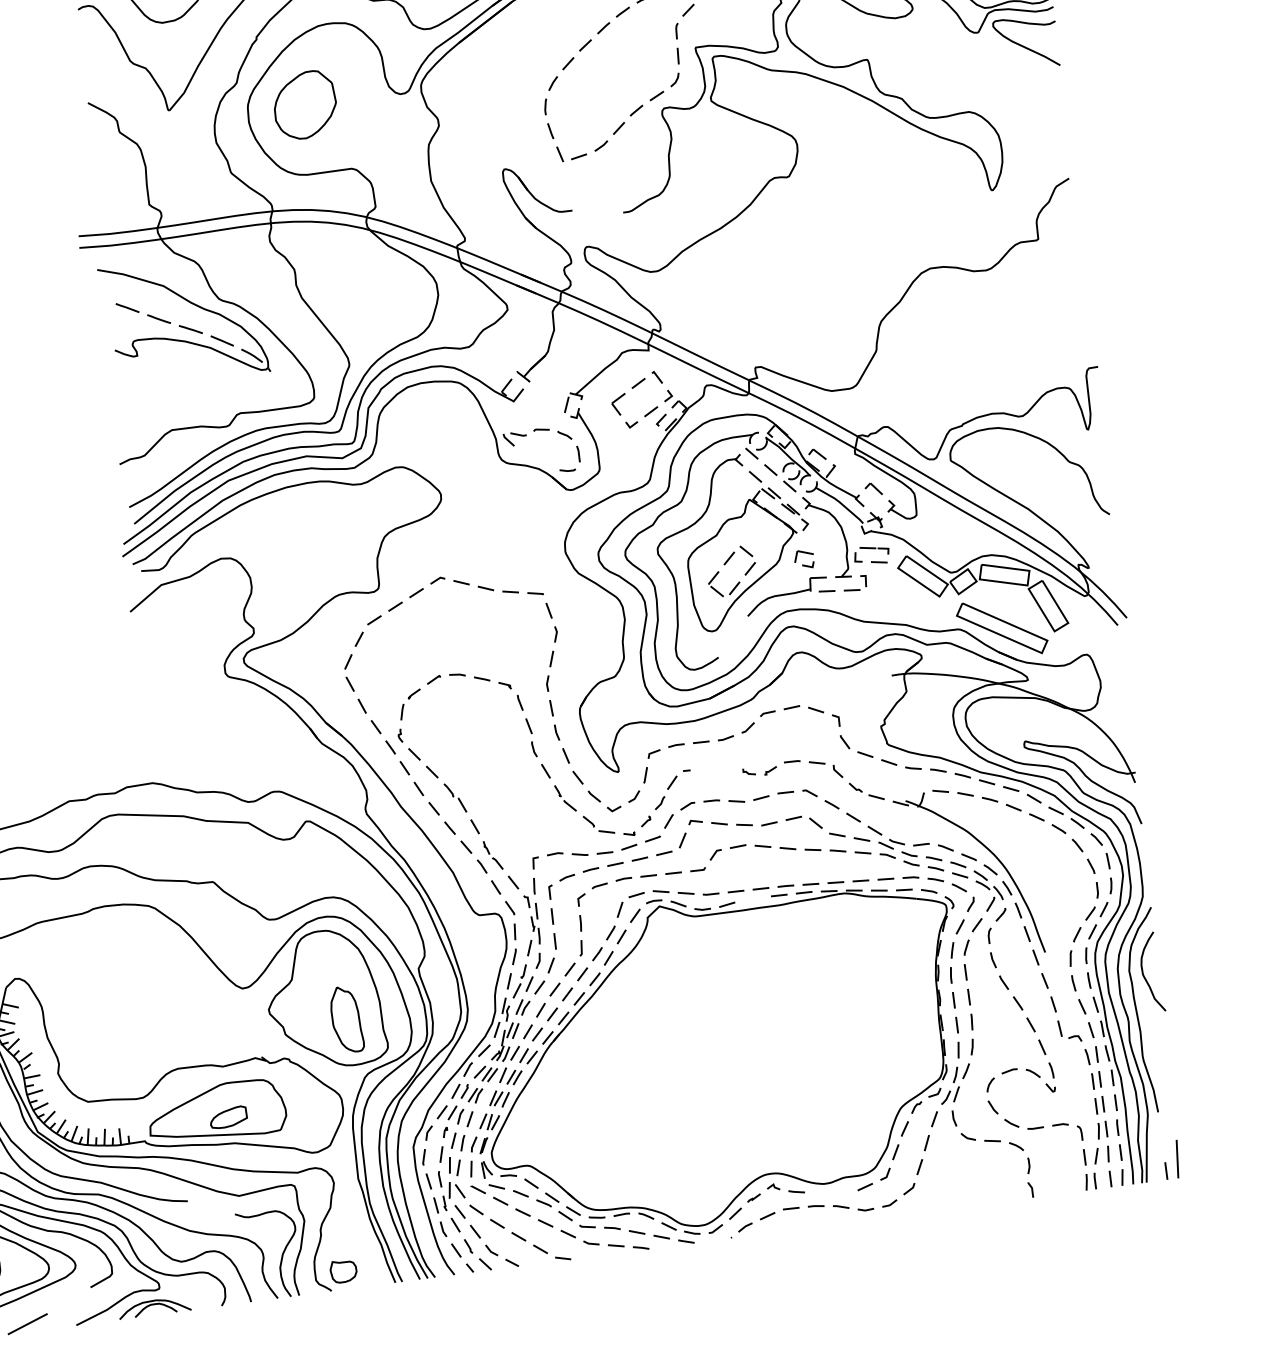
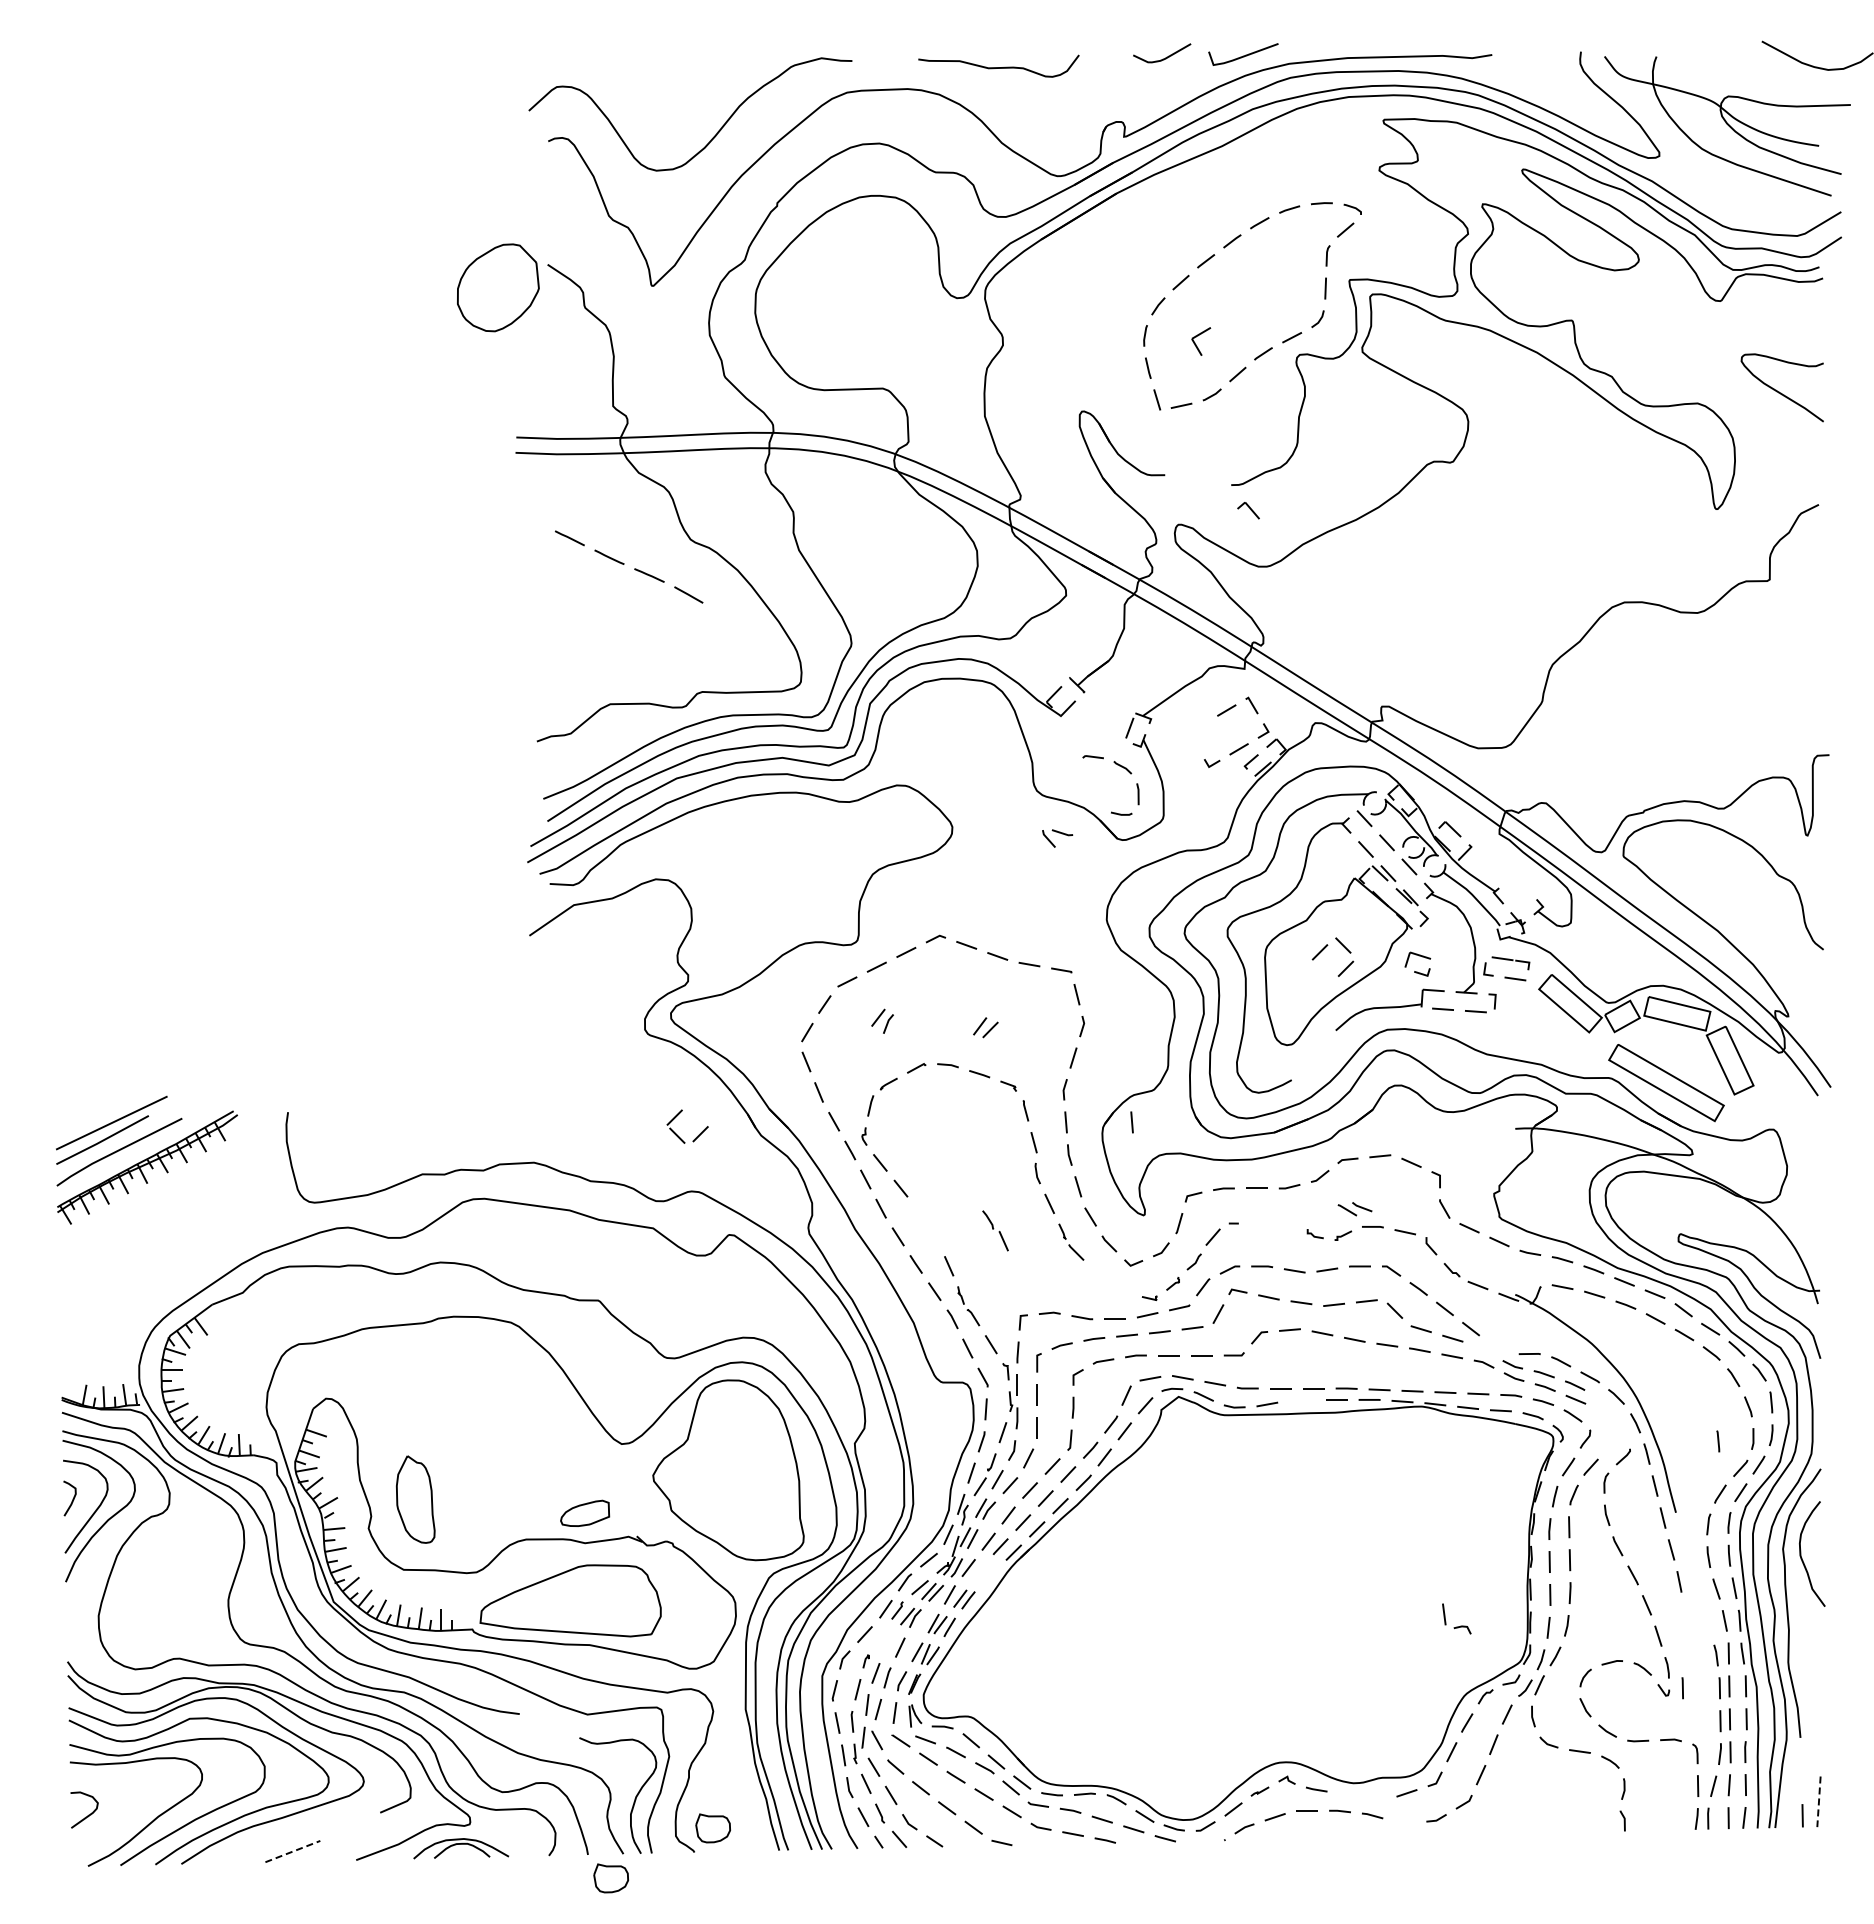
curve: (1024, 46) -> (1779, 391), moved
part: (305, 104) -> (498, 287), moved
part: (191, 304) -> (654, 542), removed
part: (619, 404) -> (1201, 341), moved
part: (515, 439) -> (1057, 838), moved
part: (873, 489) -> (1248, 510), moved
part: (718, 591) -> (678, 1135), moved
line: (601, 702) -> (1131, 1122), added
part: (455, 797) -> (995, 1230), moved
part: (599, 824) -> (1111, 1281), removed
part: (891, 844) -> (1354, 1209), moved
part: (989, 890) -> (1611, 1423), removed
line: (1071, 895) -> (1718, 1441), added
part: (346, 1019) -> (415, 1499), moved
part: (1070, 1036) -> (1456, 1626), moved
part: (528, 1056) -> (985, 1027), moved
line: (1064, 1084) -> (1682, 1688), added
part: (455, 1114) -> (882, 1020), moved
part: (228, 1116) -> (585, 1512), moved
line: (1177, 1159) -> (1818, 1802), solid -> dashed
line: (866, 1209) -> (1405, 1822), removed
part: (270, 1317) -> (610, 1878), added
line: (28, 1324) -> (293, 1851), solid -> dashed

